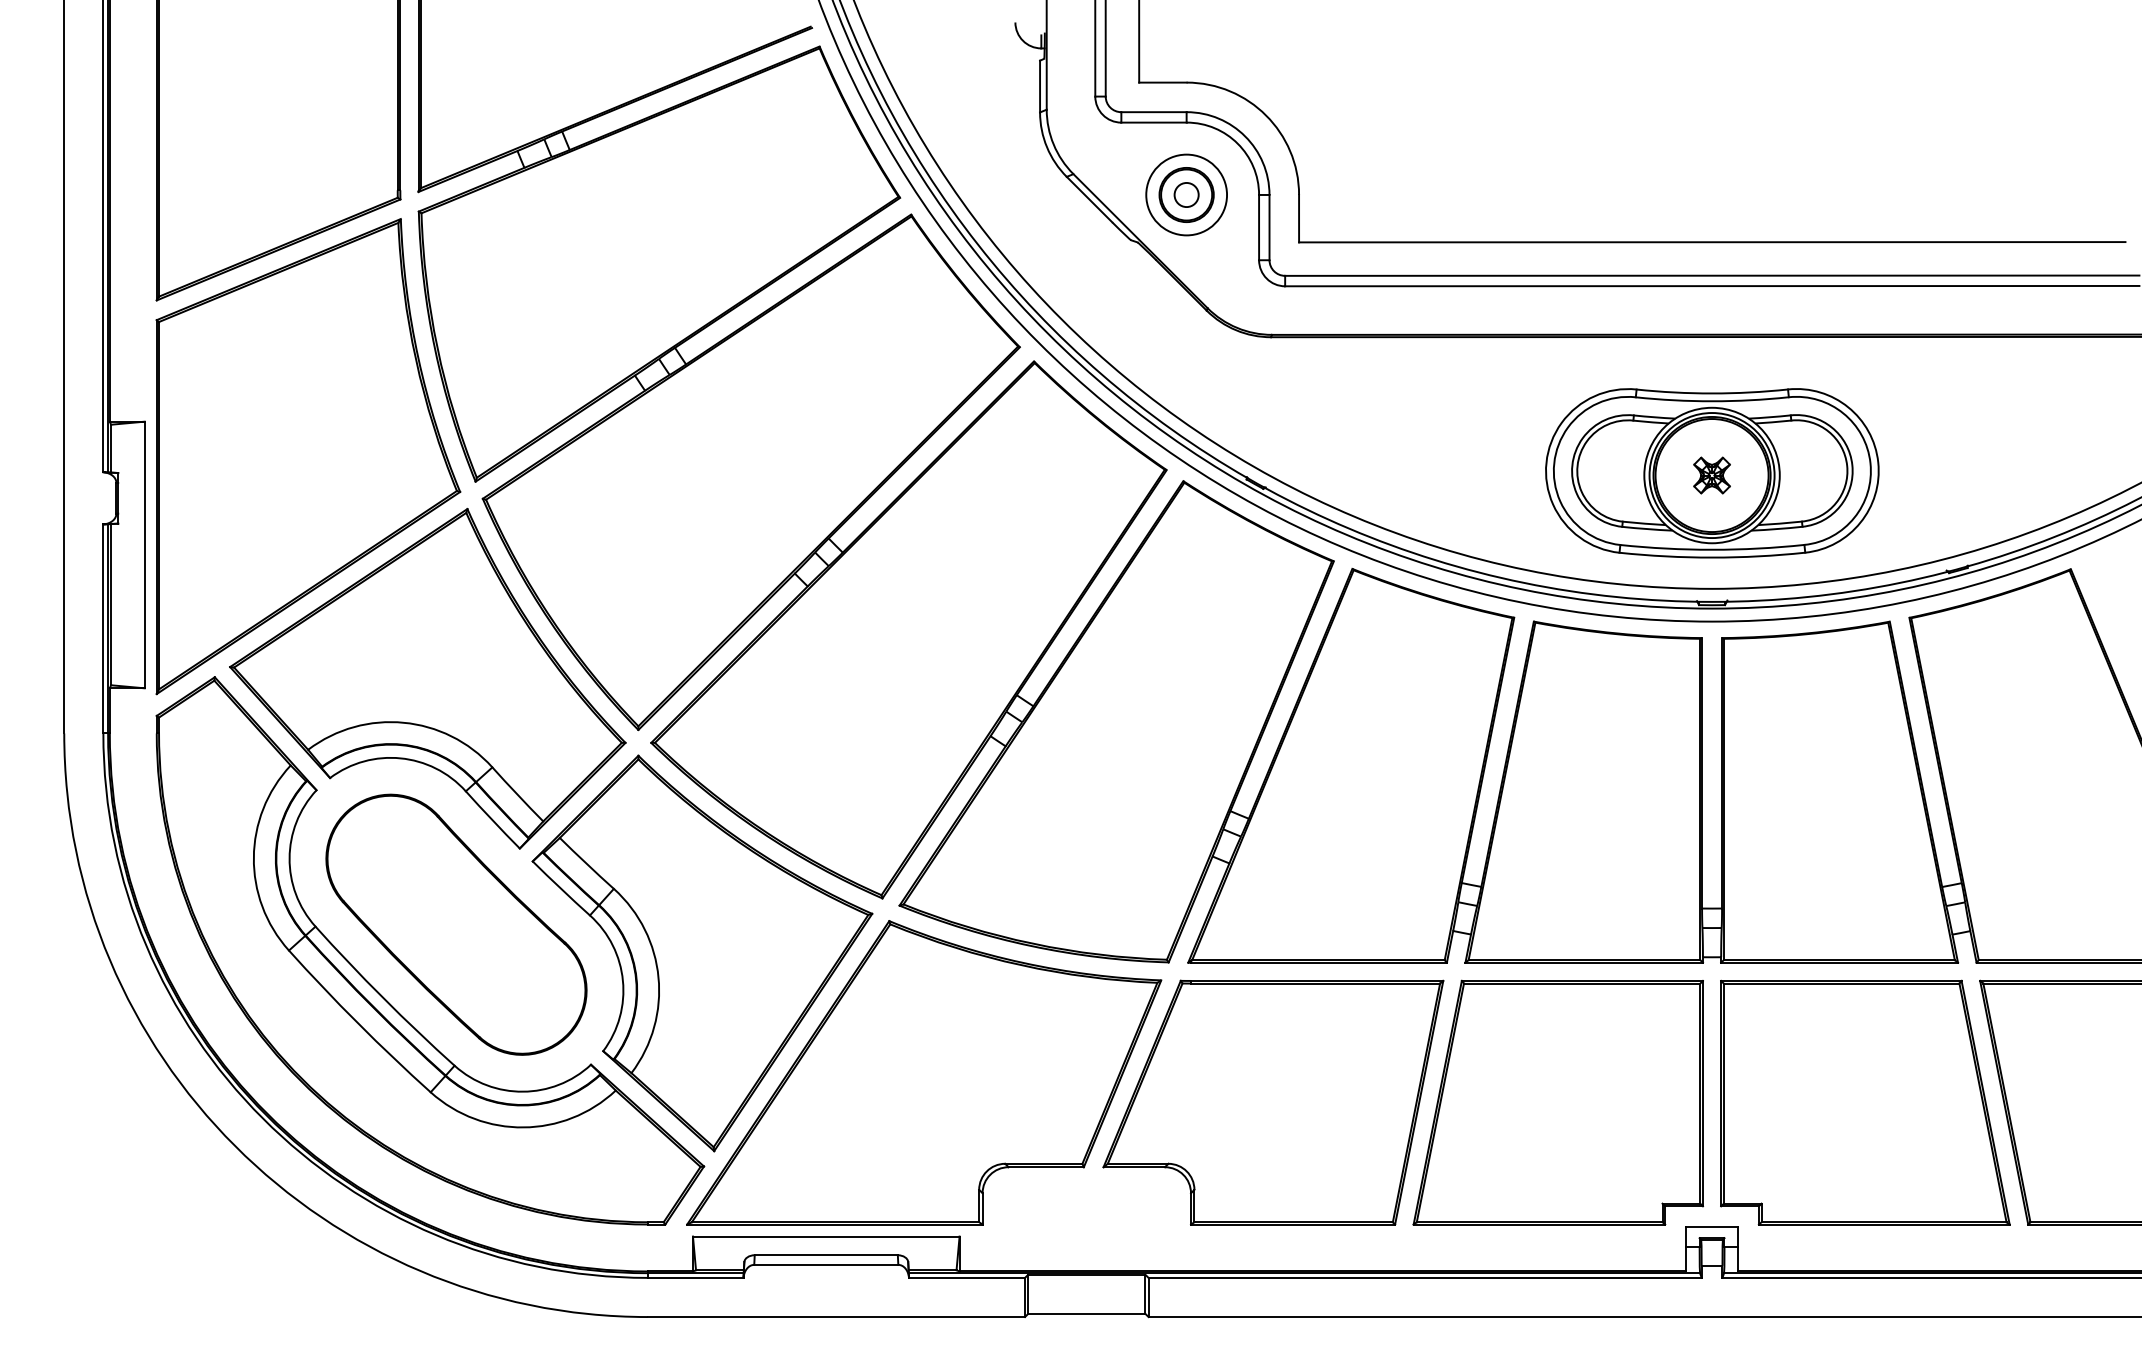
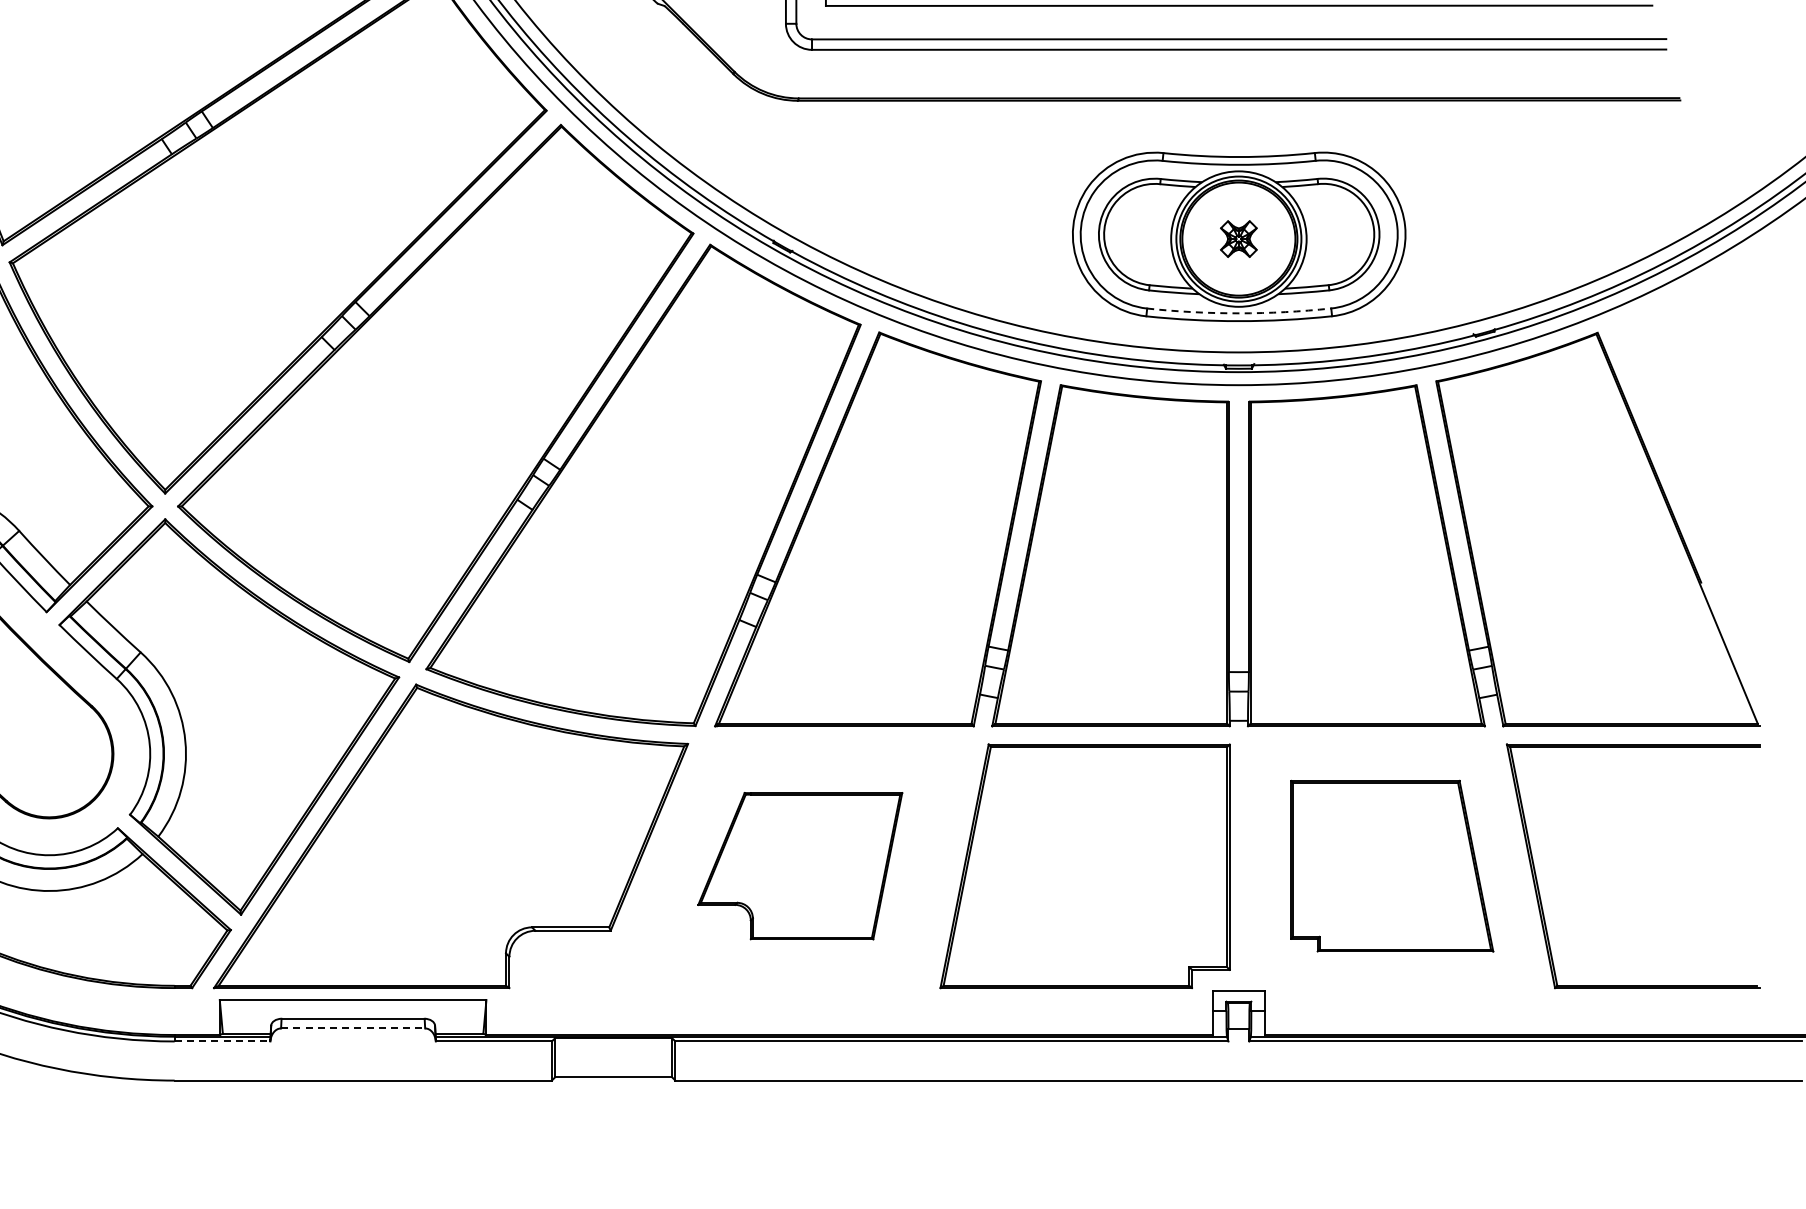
arc: (1712, 549) -> (1239, 313), solid -> dashed
part: (1273, 1102) -> (800, 866), size x0.6
part: (1865, 1102) -> (1392, 866), size x0.7
line: (826, 1264) -> (353, 1028), solid -> dashed
line: (695, 1277) -> (222, 1041), solid -> dashed

